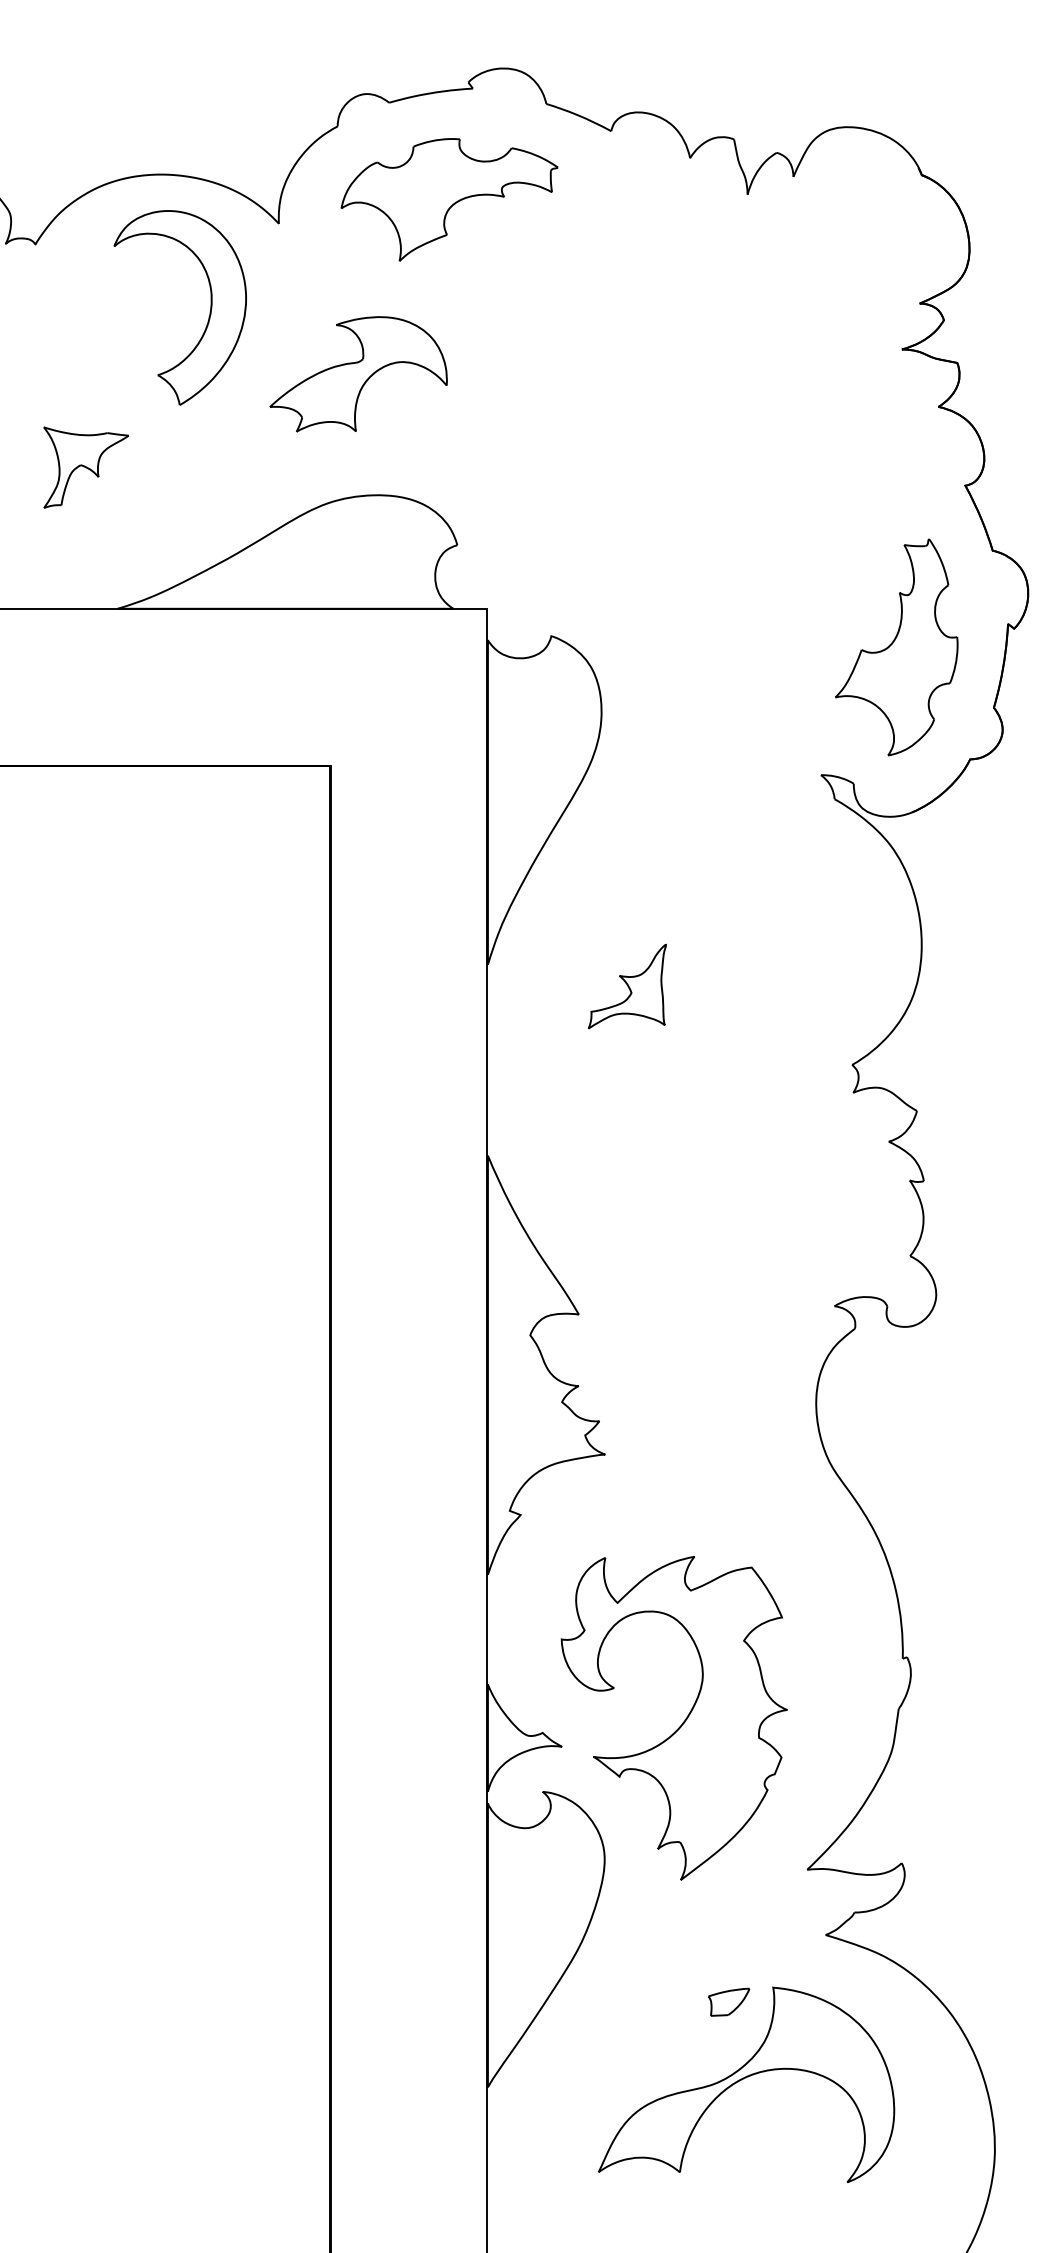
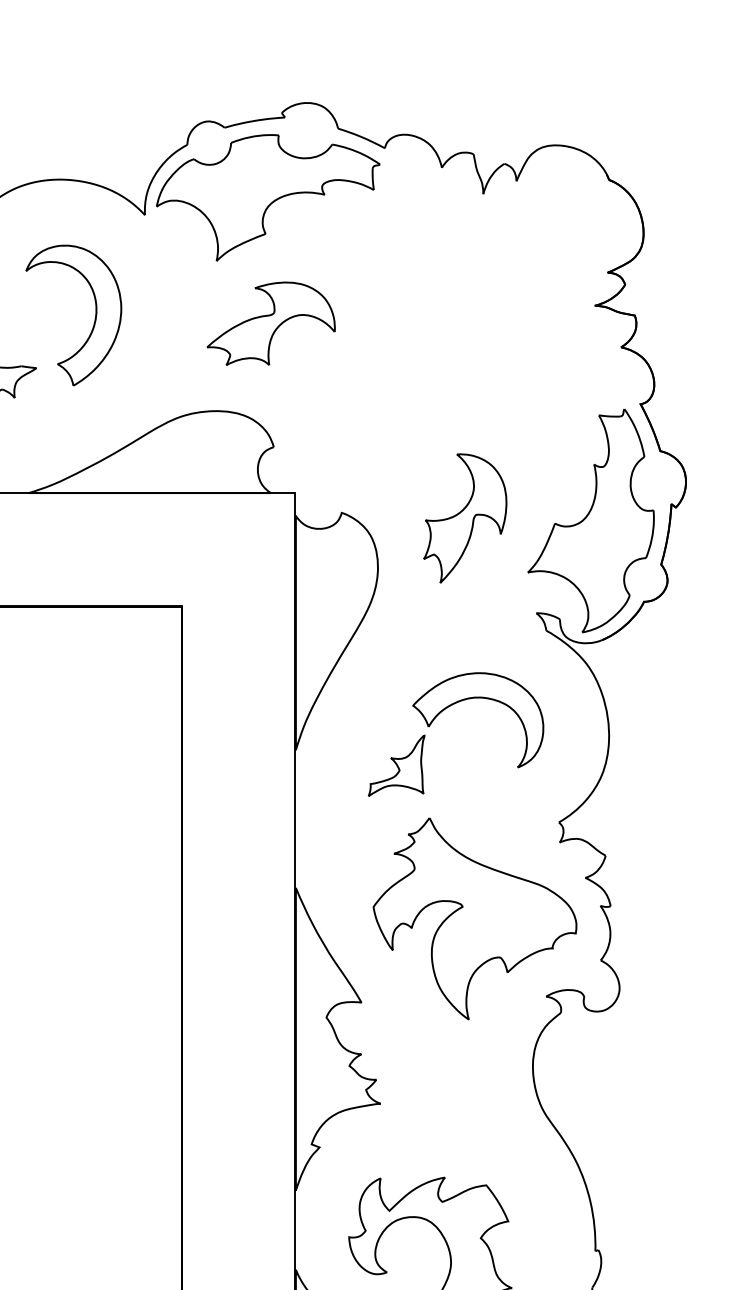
part: (449, 199) -> (268, 197), size x1.43
part: (209, 312) -> (94, 318), moved
part: (358, 374) -> (271, 323), moved
part: (722, 643) -> (465, 518), added
part: (896, 647) -> (590, 521), size x1.43
part: (734, 893) -> (473, 698), added
part: (735, 1198) -> (474, 918), added

